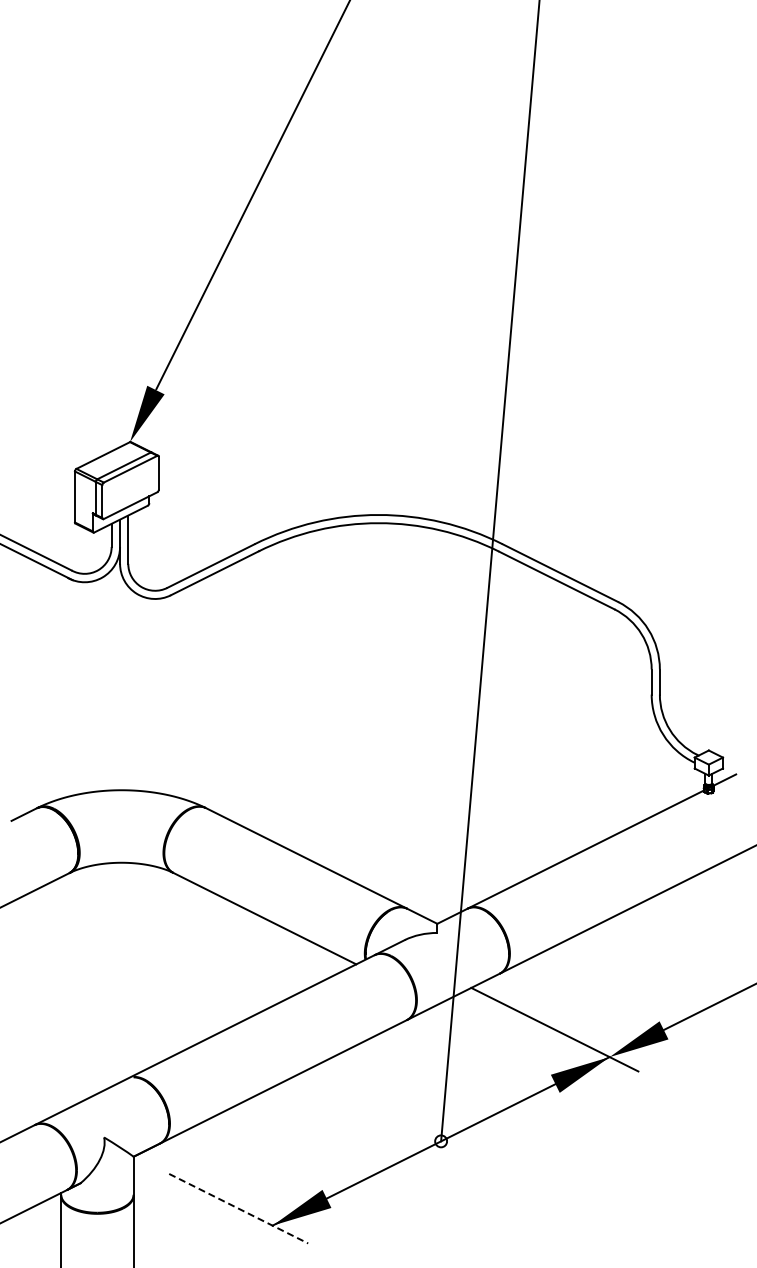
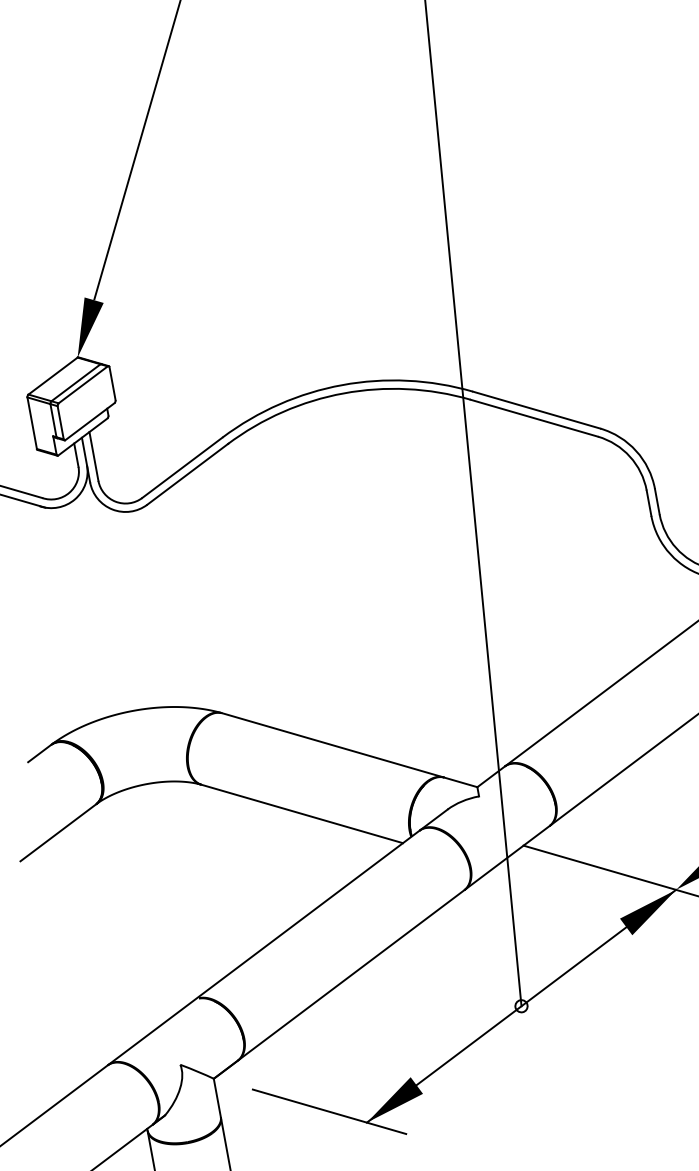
line: (238, 1208) -> (329, 1111), dashed -> solid

